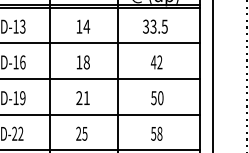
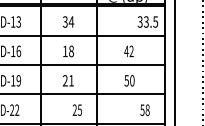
text: (78, 26) -> (64, 21), 14 -> 34
text: (154, 26) -> (147, 21), moved
text: (80, 132) -> (76, 109), moved
text: (156, 132) -> (144, 109), moved

